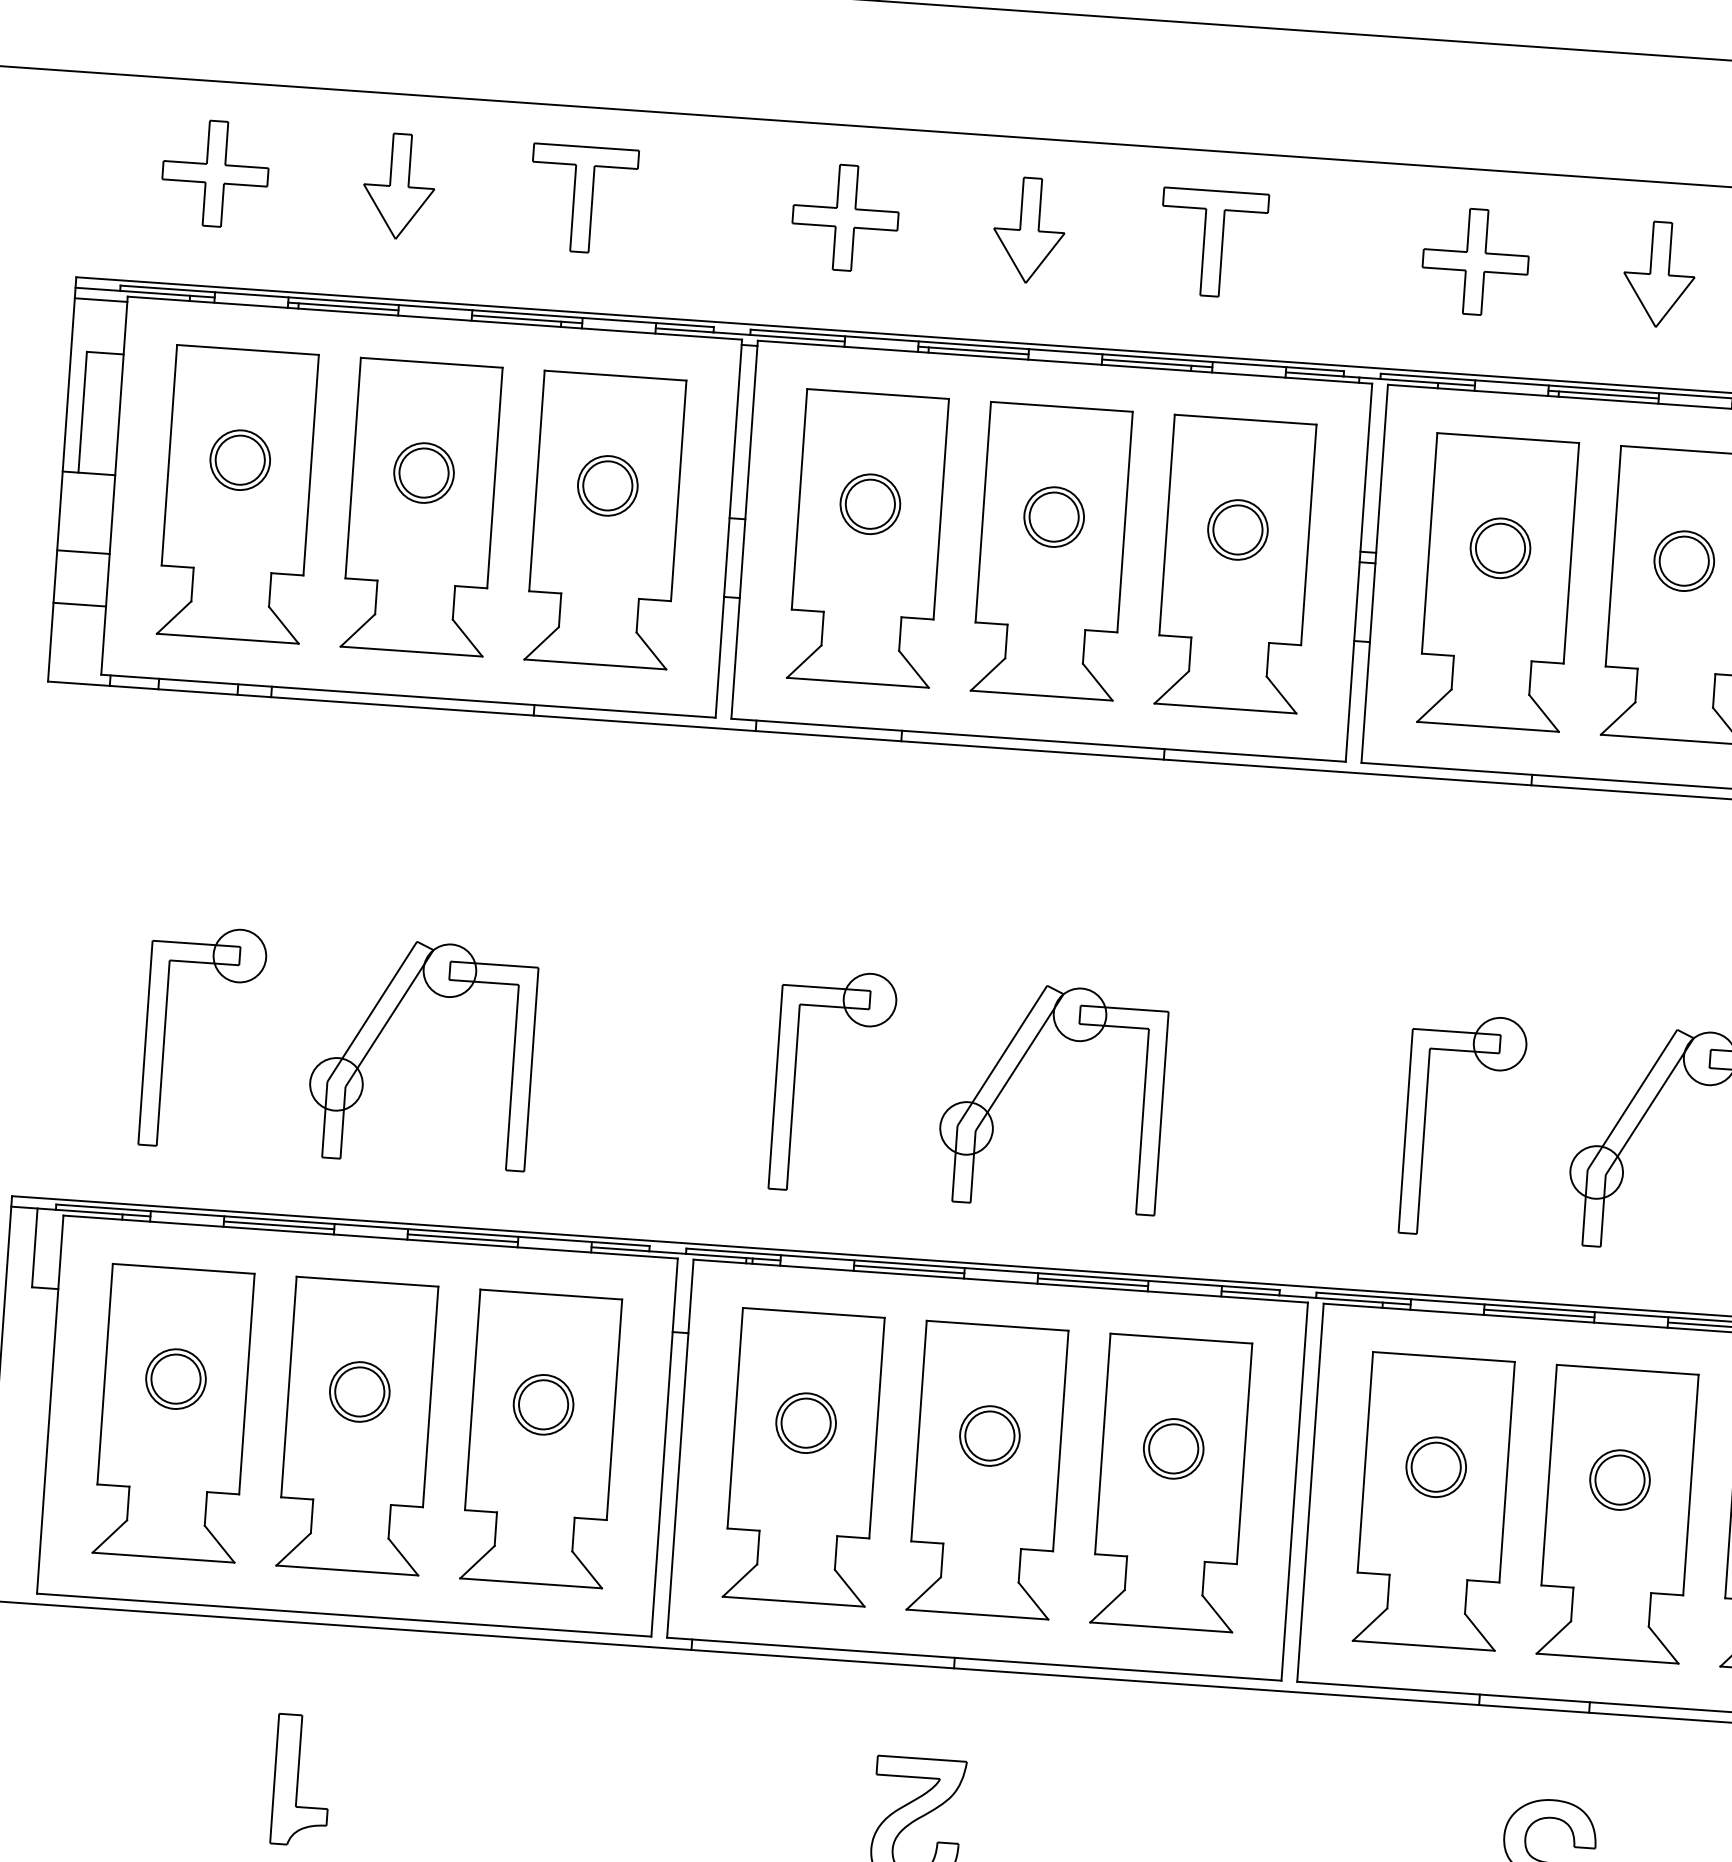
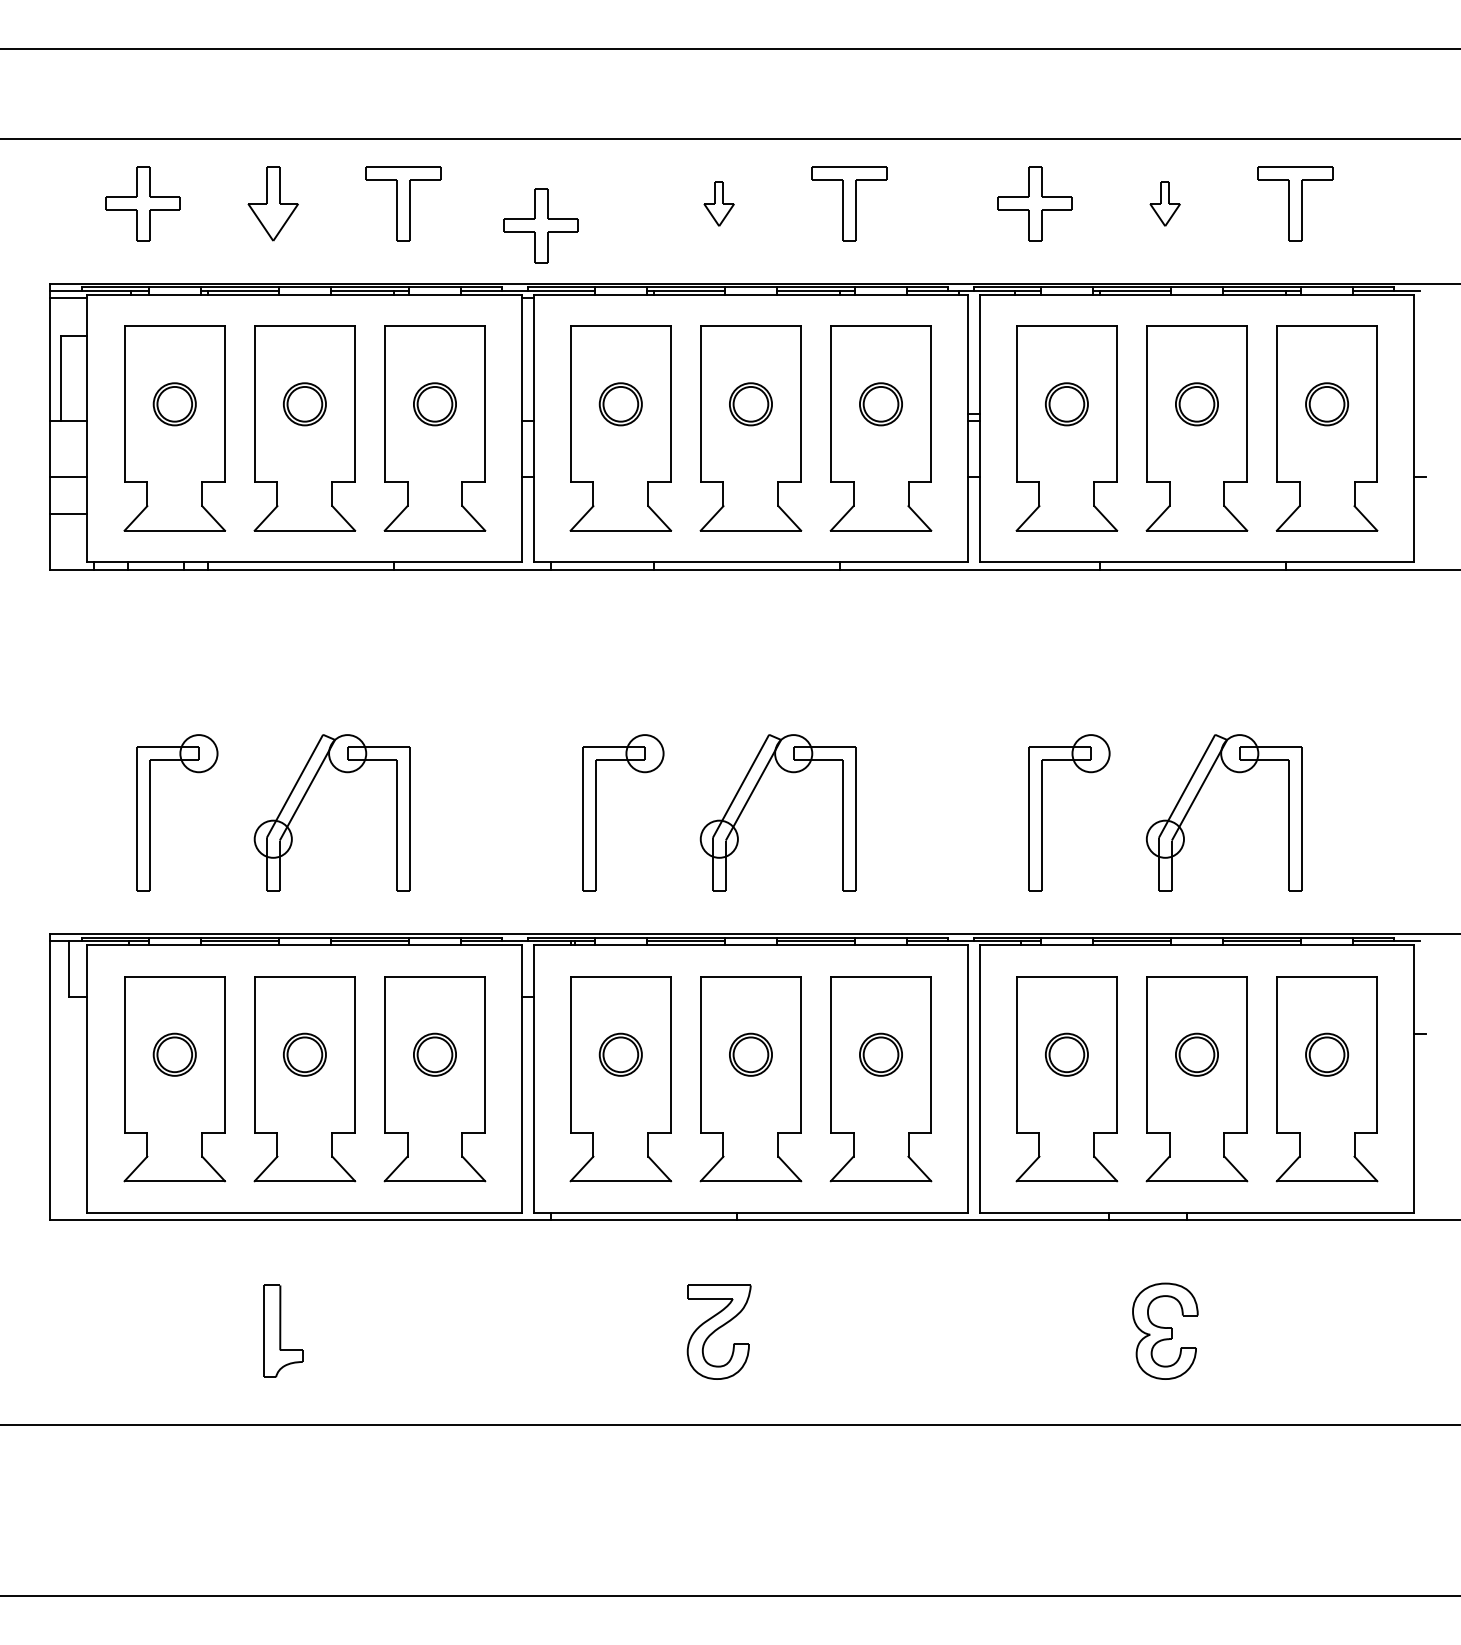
part: (844, 217) -> (540, 225), moved
part: (1028, 230) -> (718, 203), size x0.6
part: (1658, 274) -> (1164, 203), size x0.6

